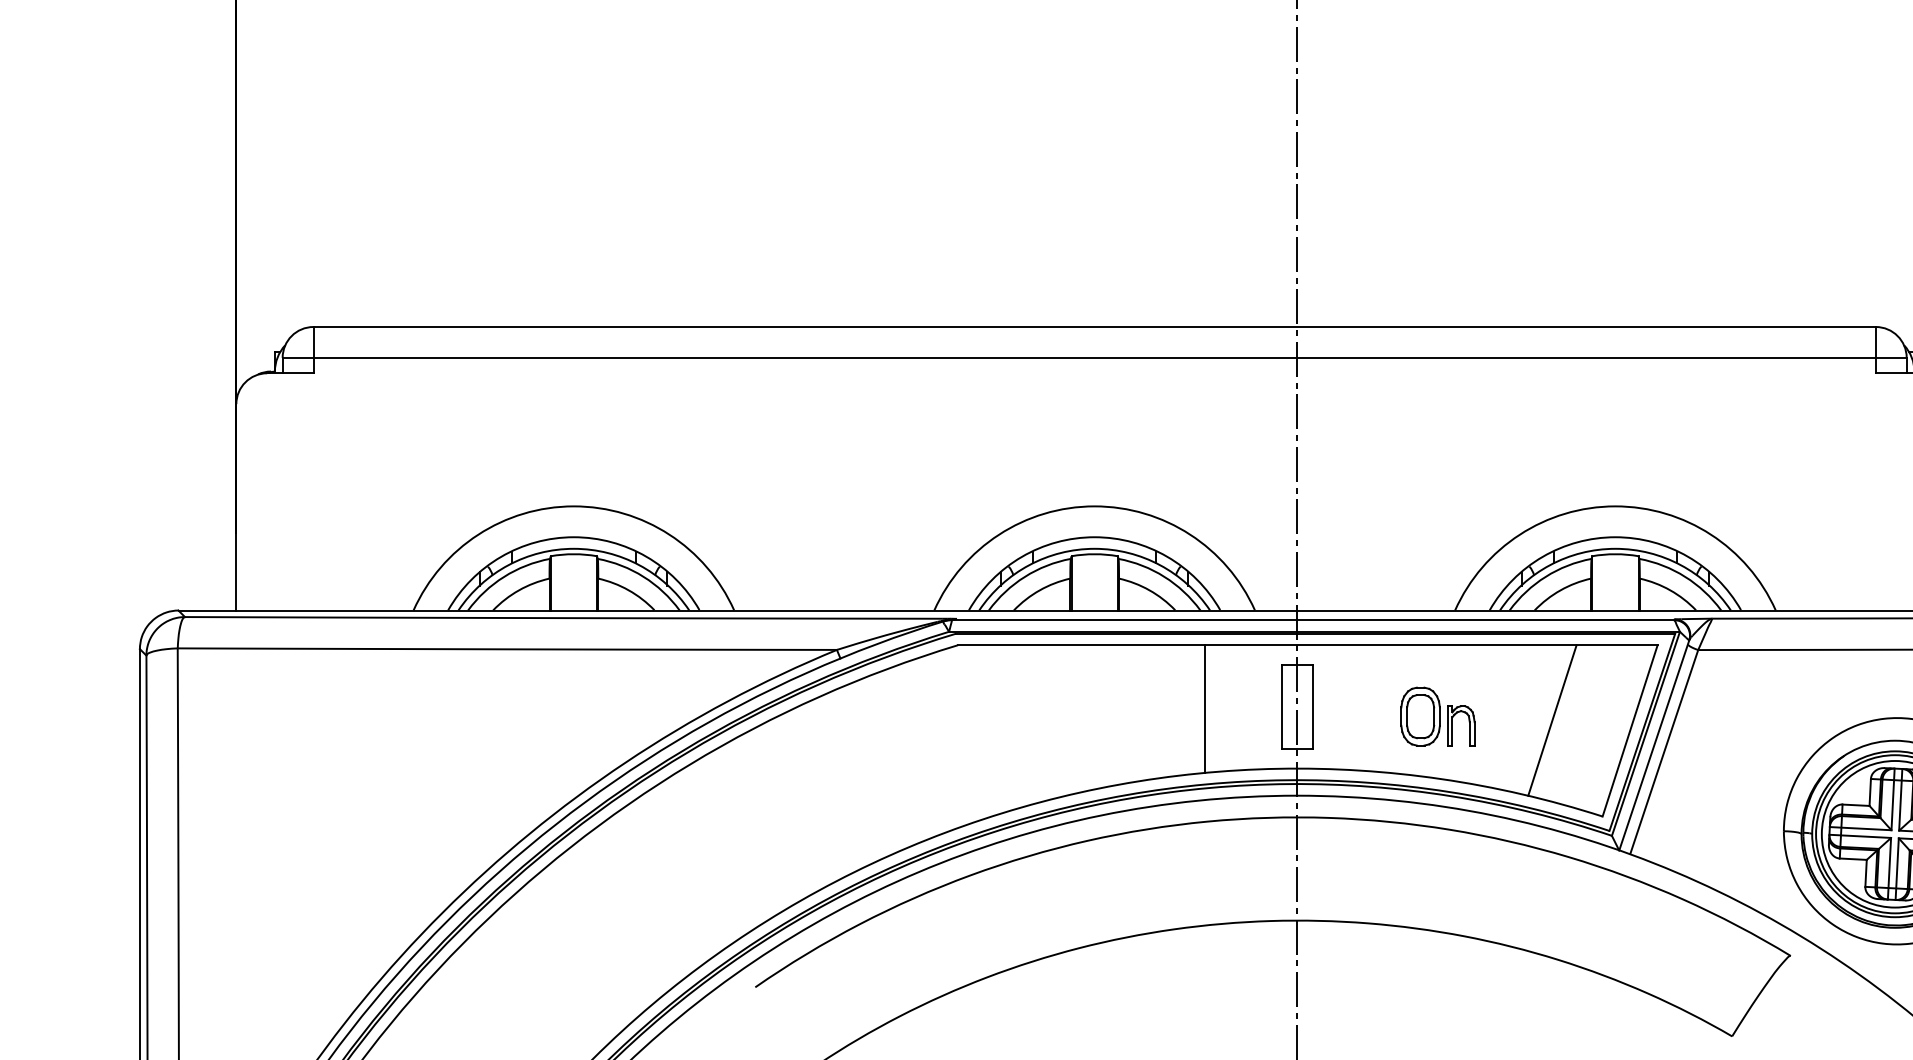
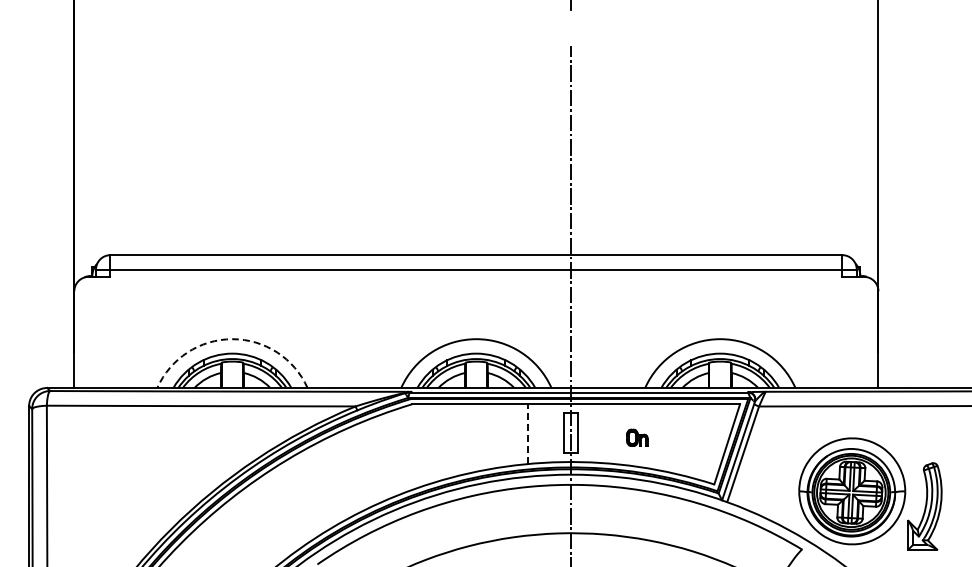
arc: (574, 507) -> (232, 339), solid -> dashed
line: (1203, 709) -> (527, 434), solid -> dashed
part: (1438, 716) -> (637, 437), size x0.6
line: (1551, 720) -> (690, 439), removed

